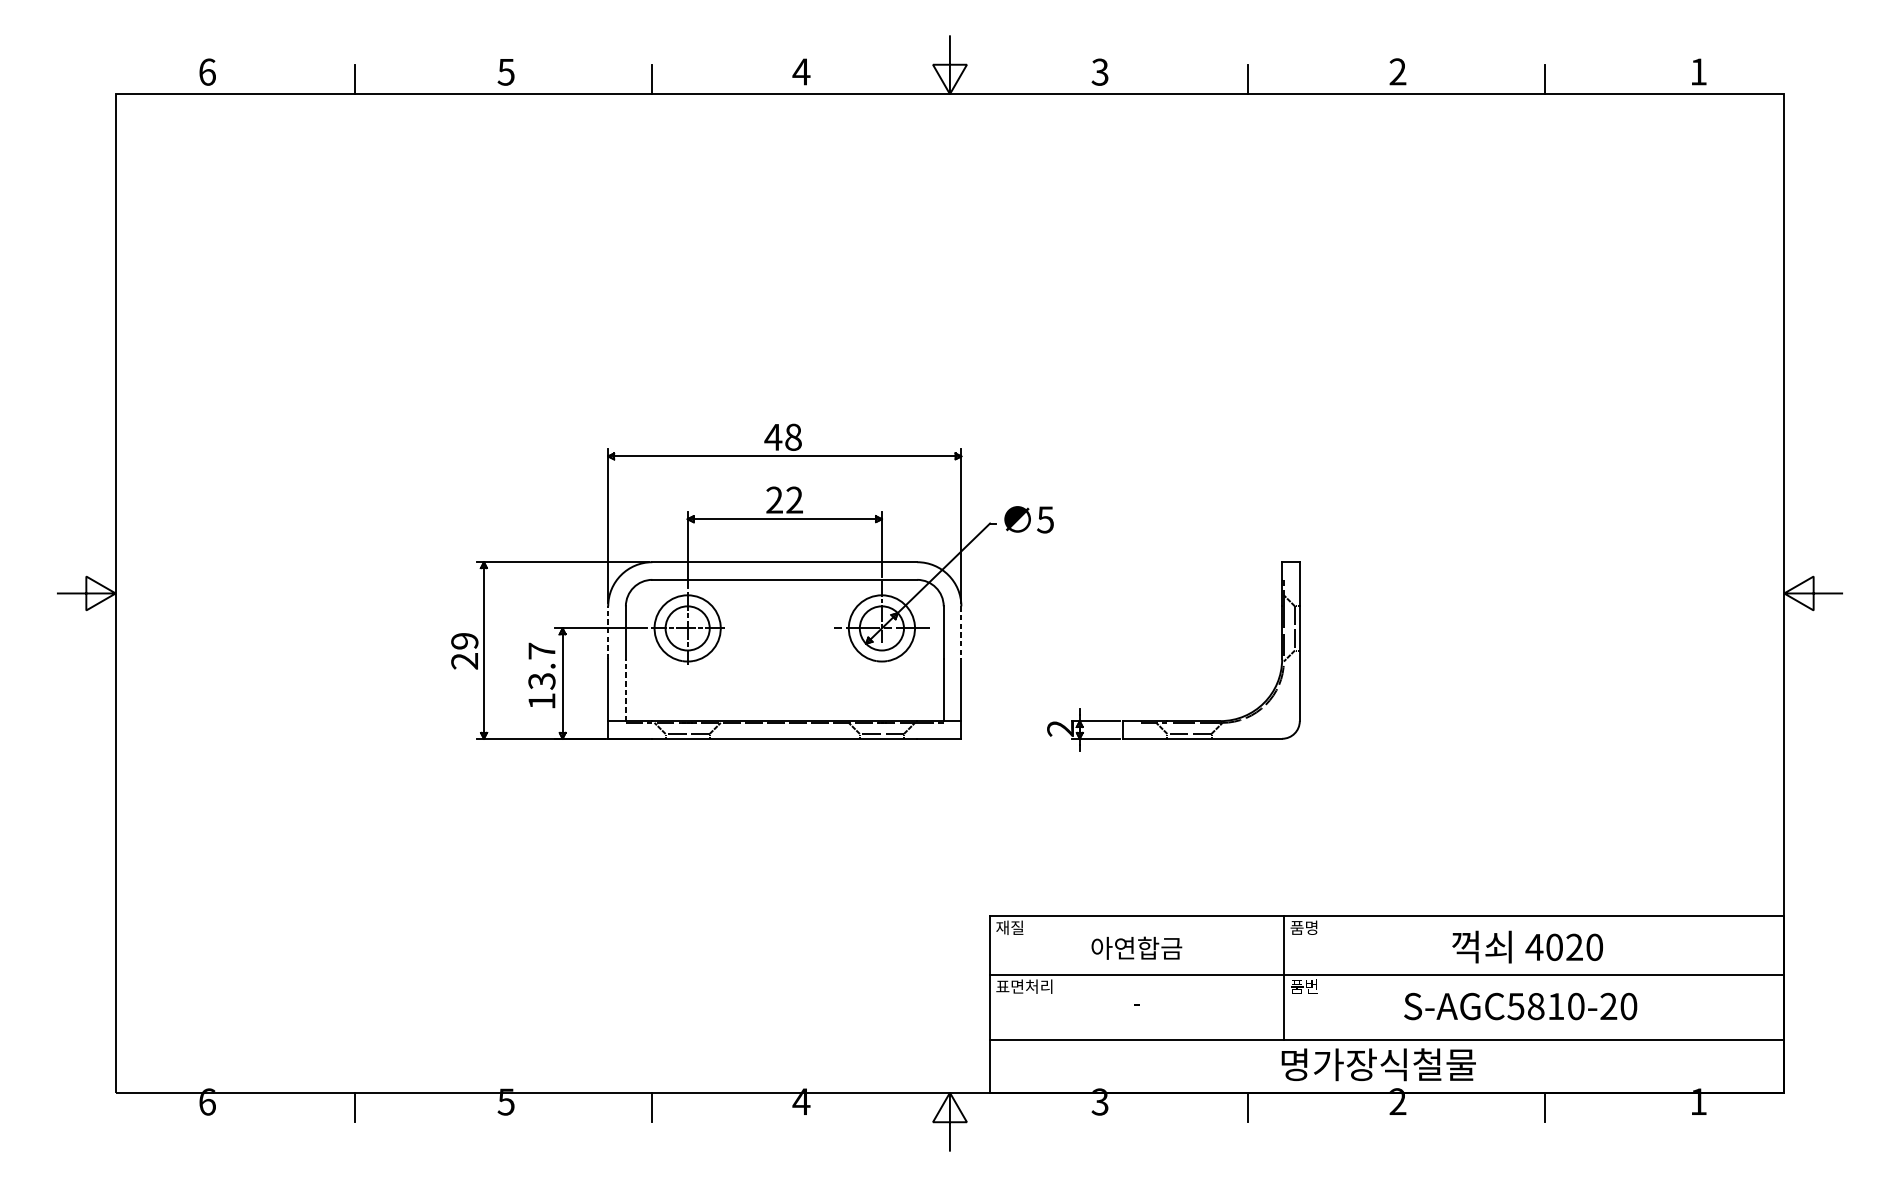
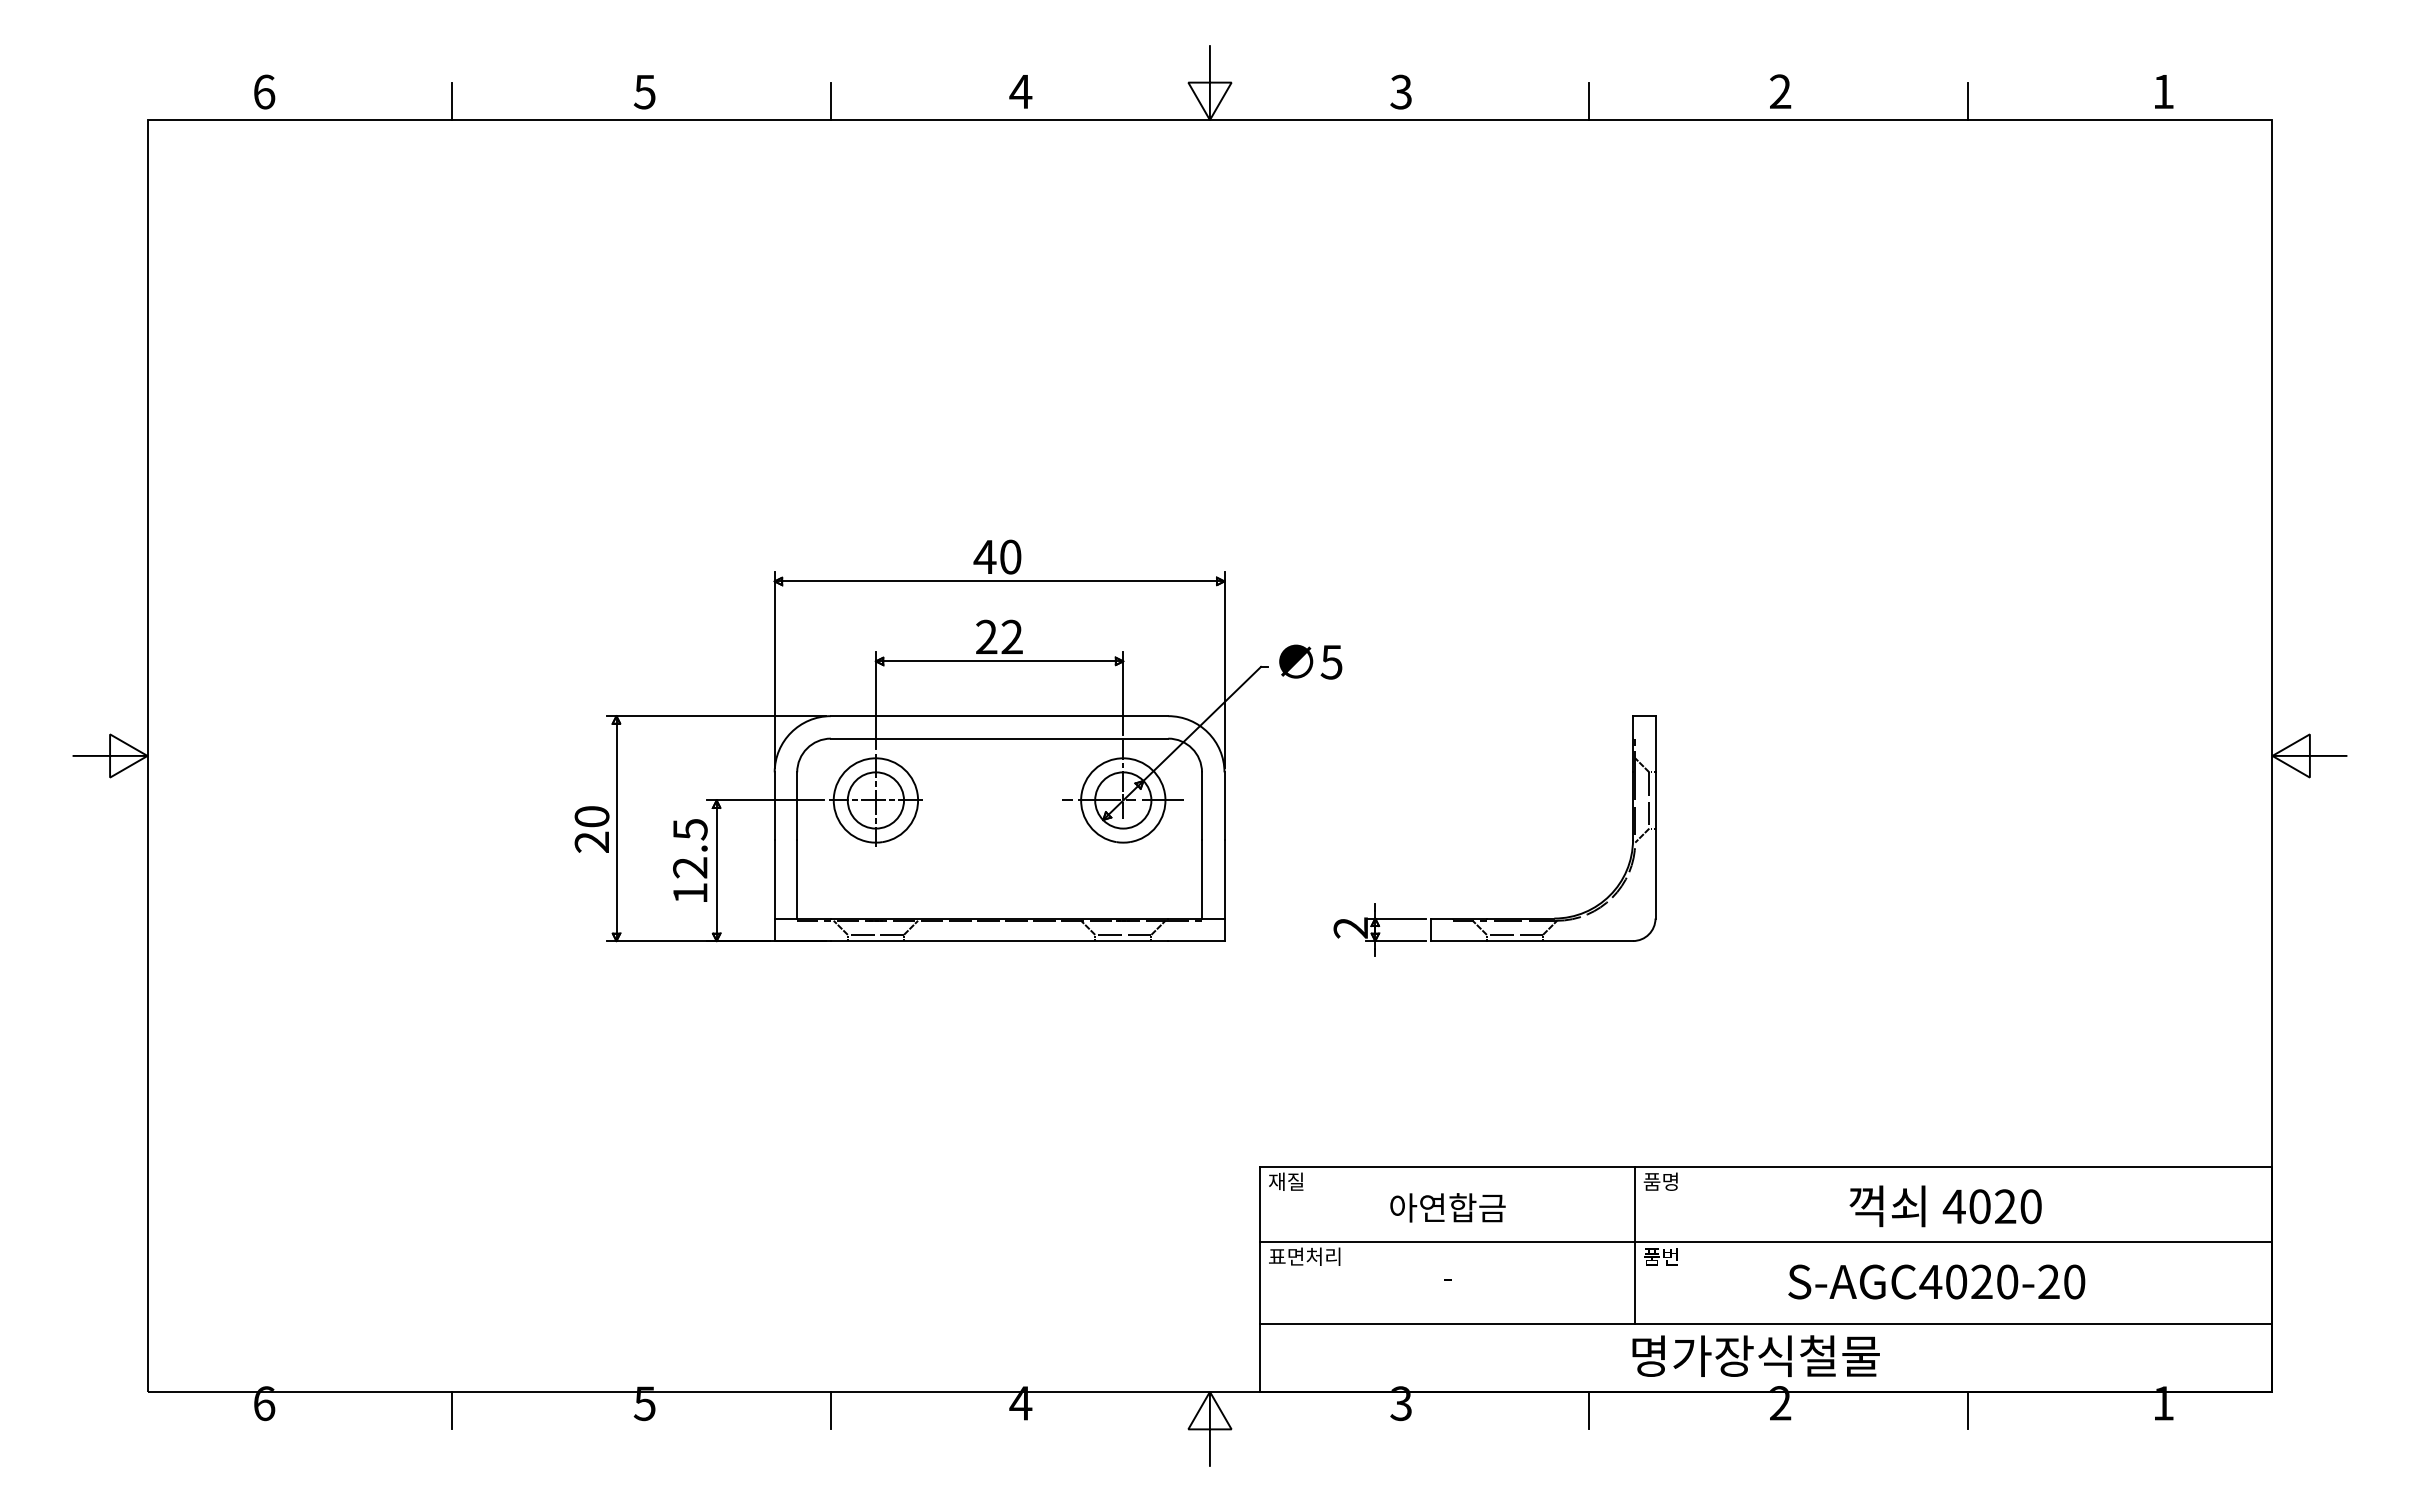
text: (793, 436) -> (1010, 556), 48 -> 40
line: (608, 633) -> (774, 806), dashed -> solid
line: (961, 633) -> (1224, 806), dashed -> solid
text: (464, 641) -> (591, 816), 29 -> 20
text: (542, 666) -> (690, 848), 13.7 -> 12.5
line: (626, 689) -> (797, 878), dashed -> solid
text: (1535, 1006) -> (1955, 1281), S-AGC5810-20 -> S-AGC4020-20

